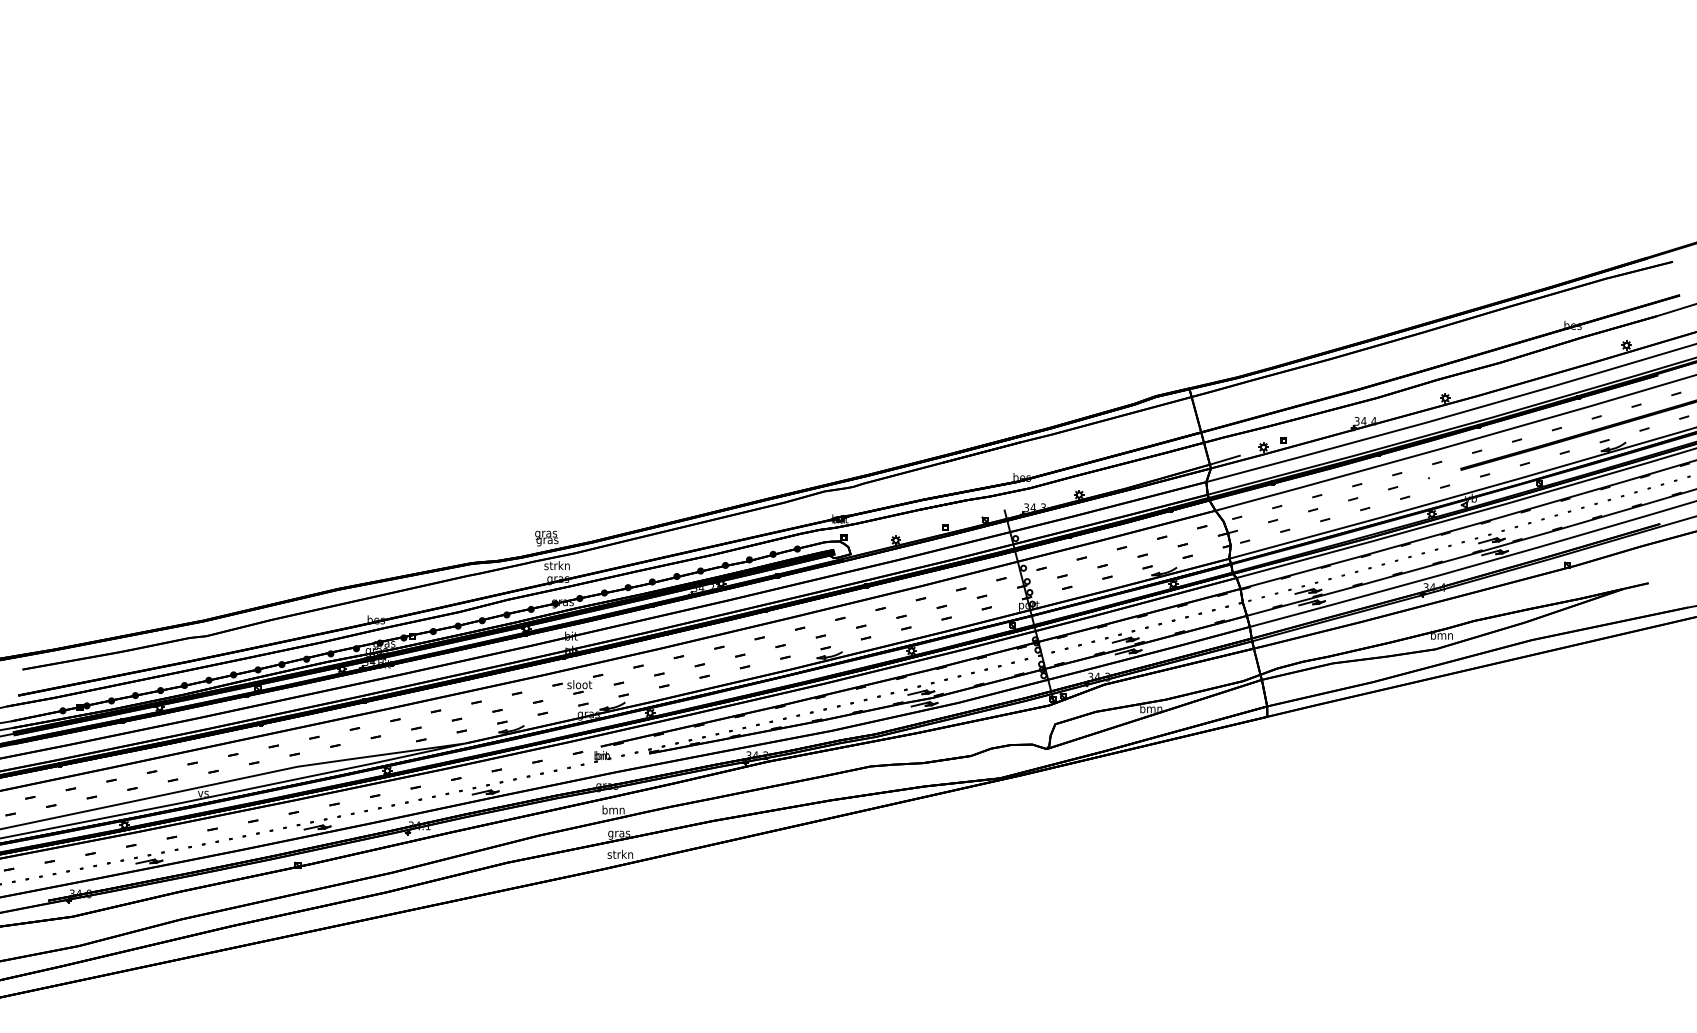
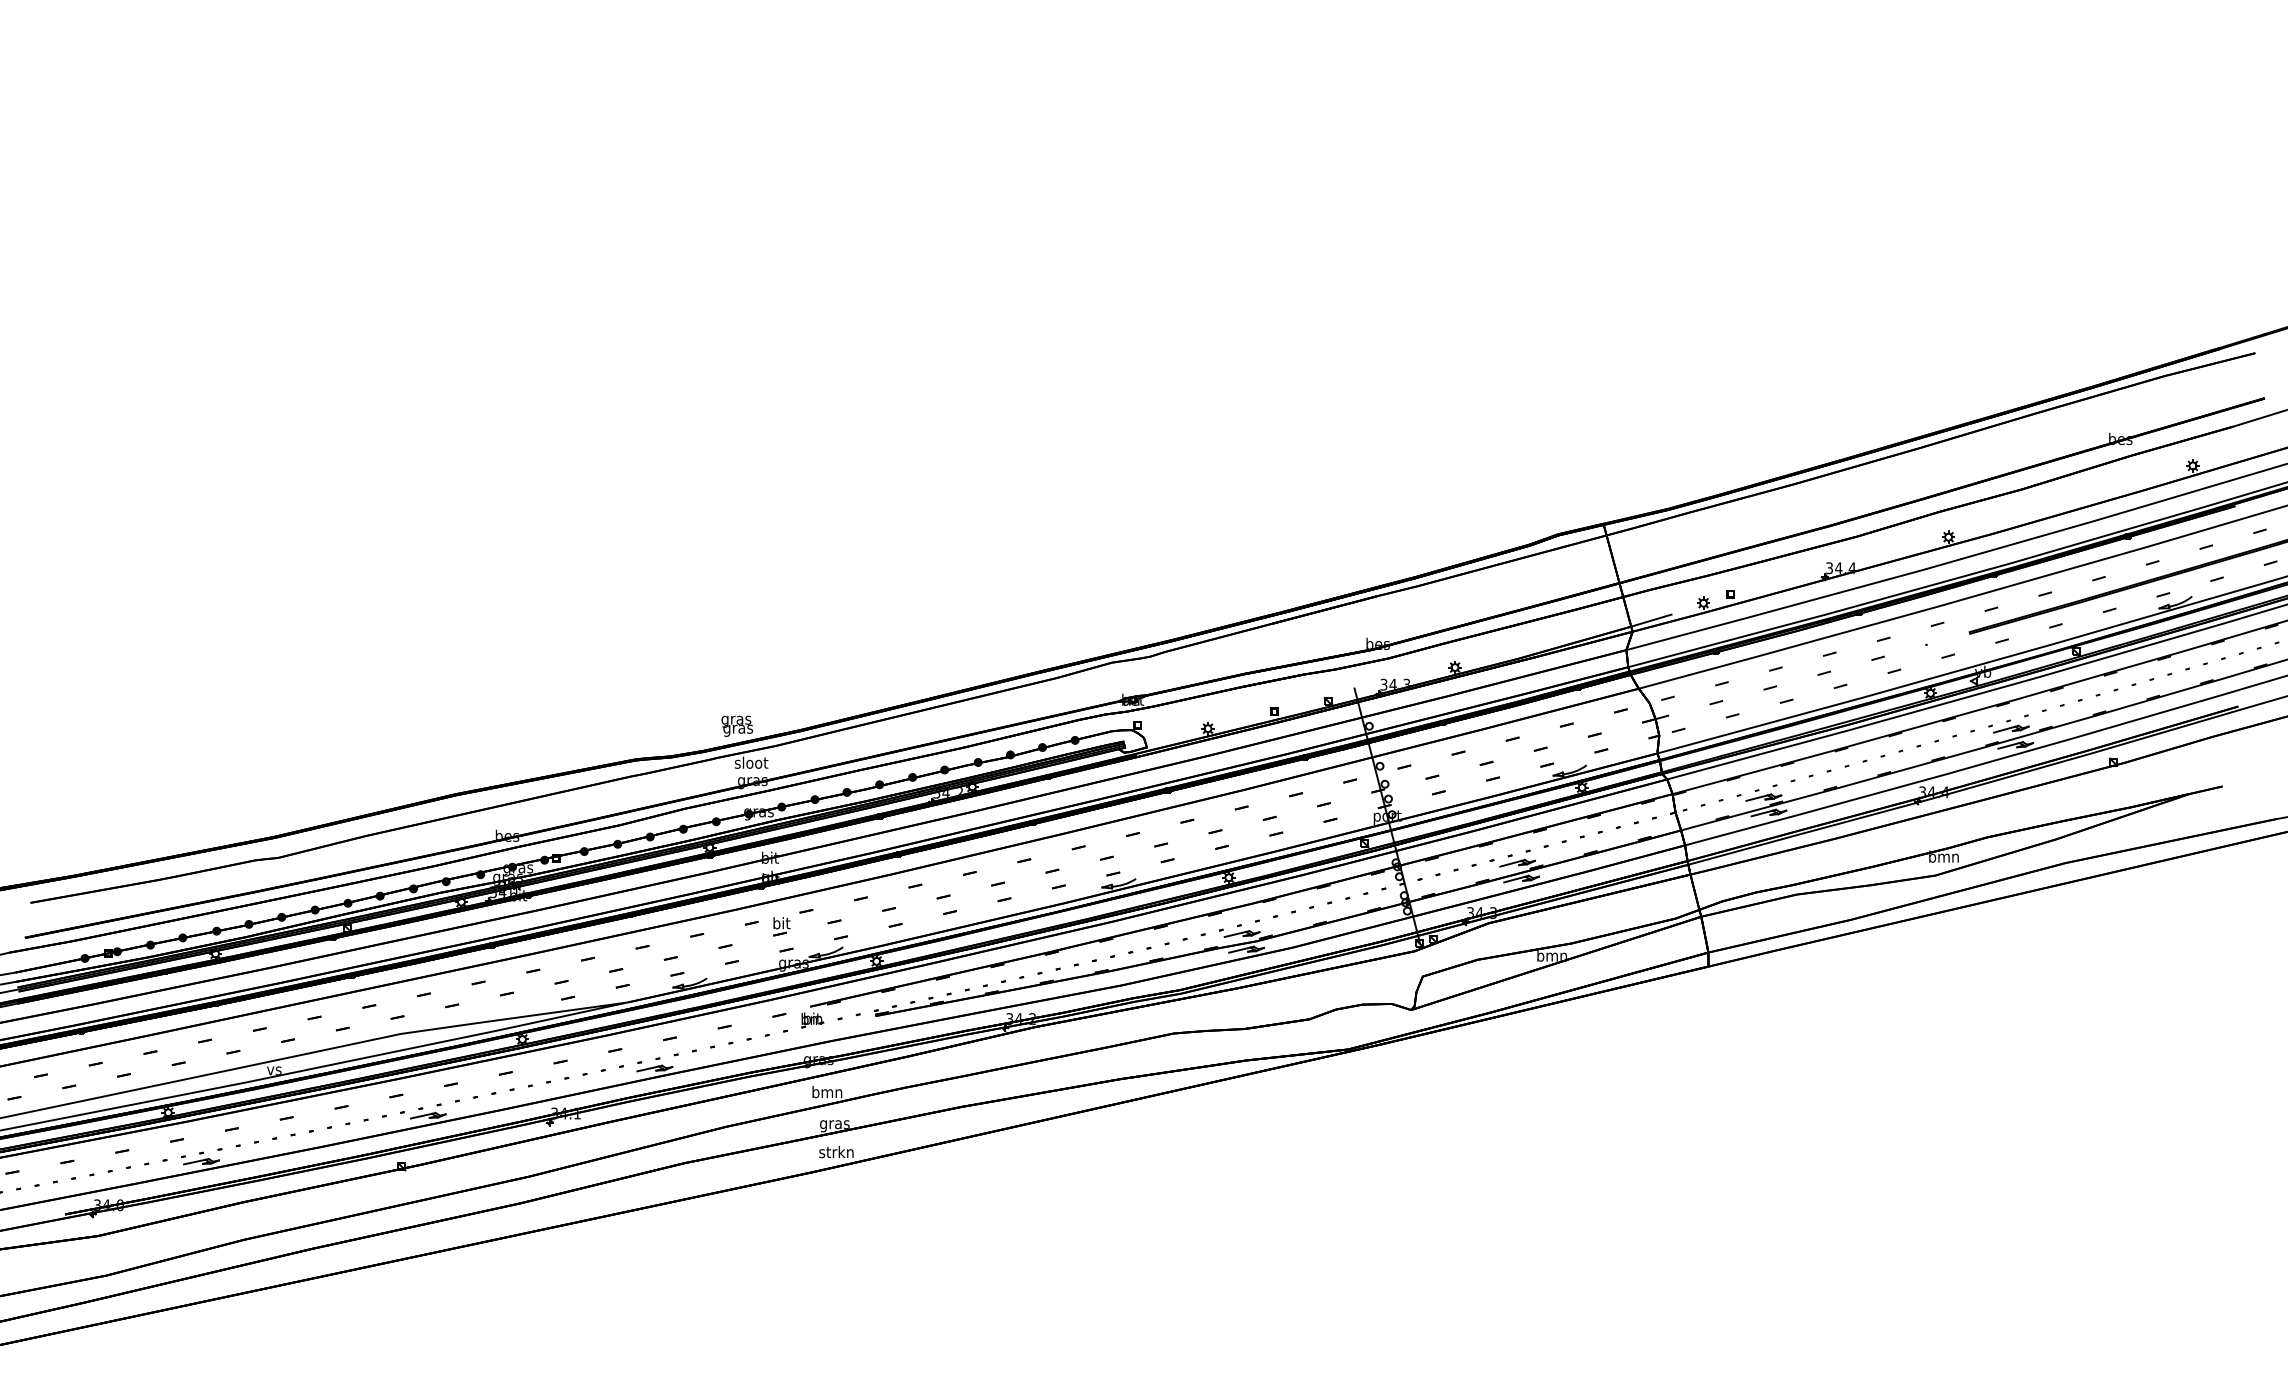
text: (557, 565) -> (751, 762), strkn -> sloot
text: (579, 684) -> (781, 923), sloot -> bit

